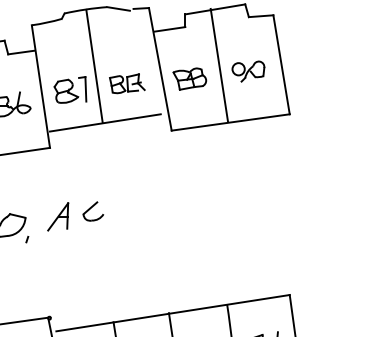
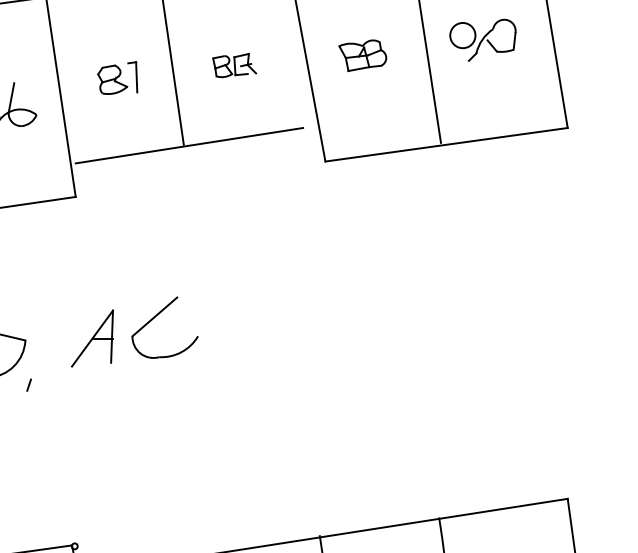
part: (189, 78) -> (361, 54), size x0.7
part: (127, 83) -> (234, 64), size x0.6
part: (70, 89) -> (117, 77), size x0.6
part: (93, 211) -> (164, 327), size x1.6

